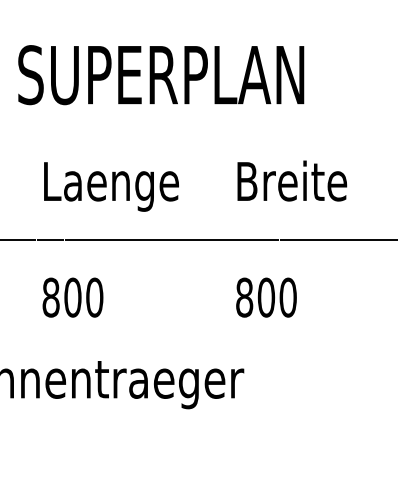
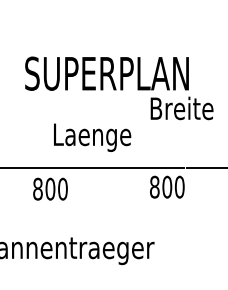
text: (291, 181) -> (181, 108), moved
text: (111, 186) -> (92, 137), moved
text: (72, 296) -> (50, 188), moved
text: (266, 296) -> (167, 186), moved

